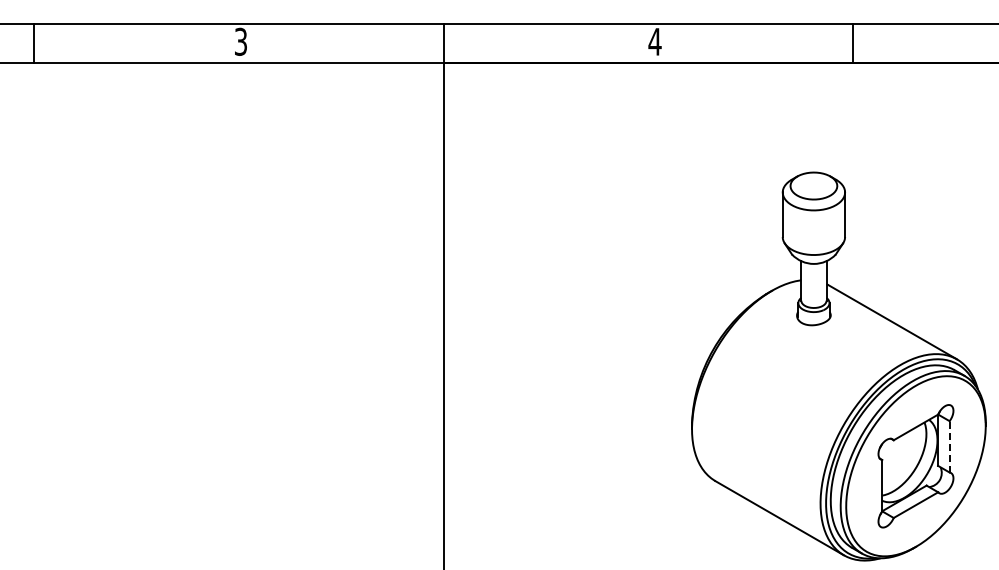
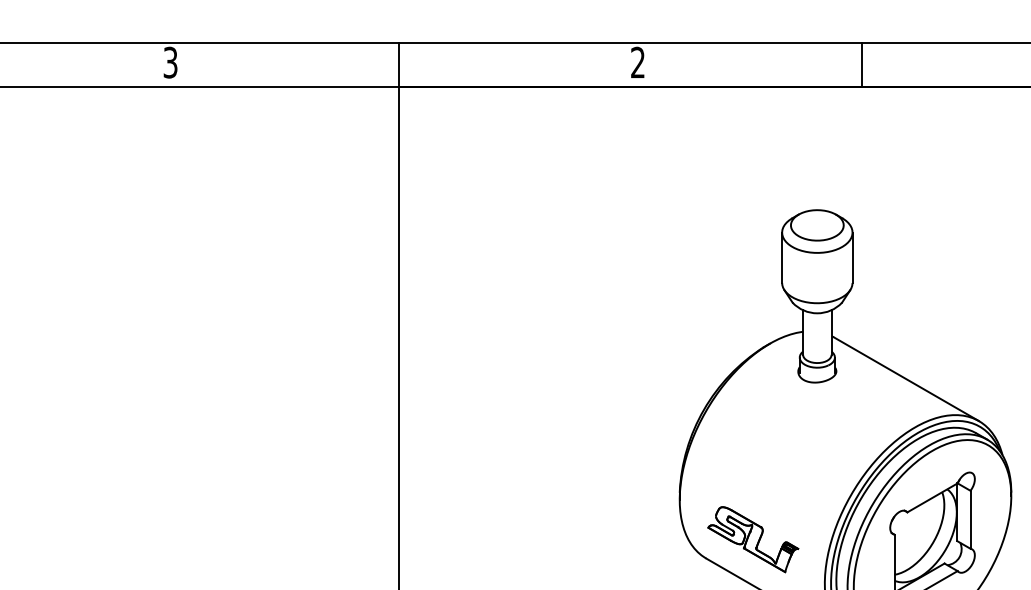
text: (654, 41) -> (637, 62), 4 -> 2
line: (949, 446) -> (970, 519), dashed -> solid
part: (757, 464) -> (753, 539), added

